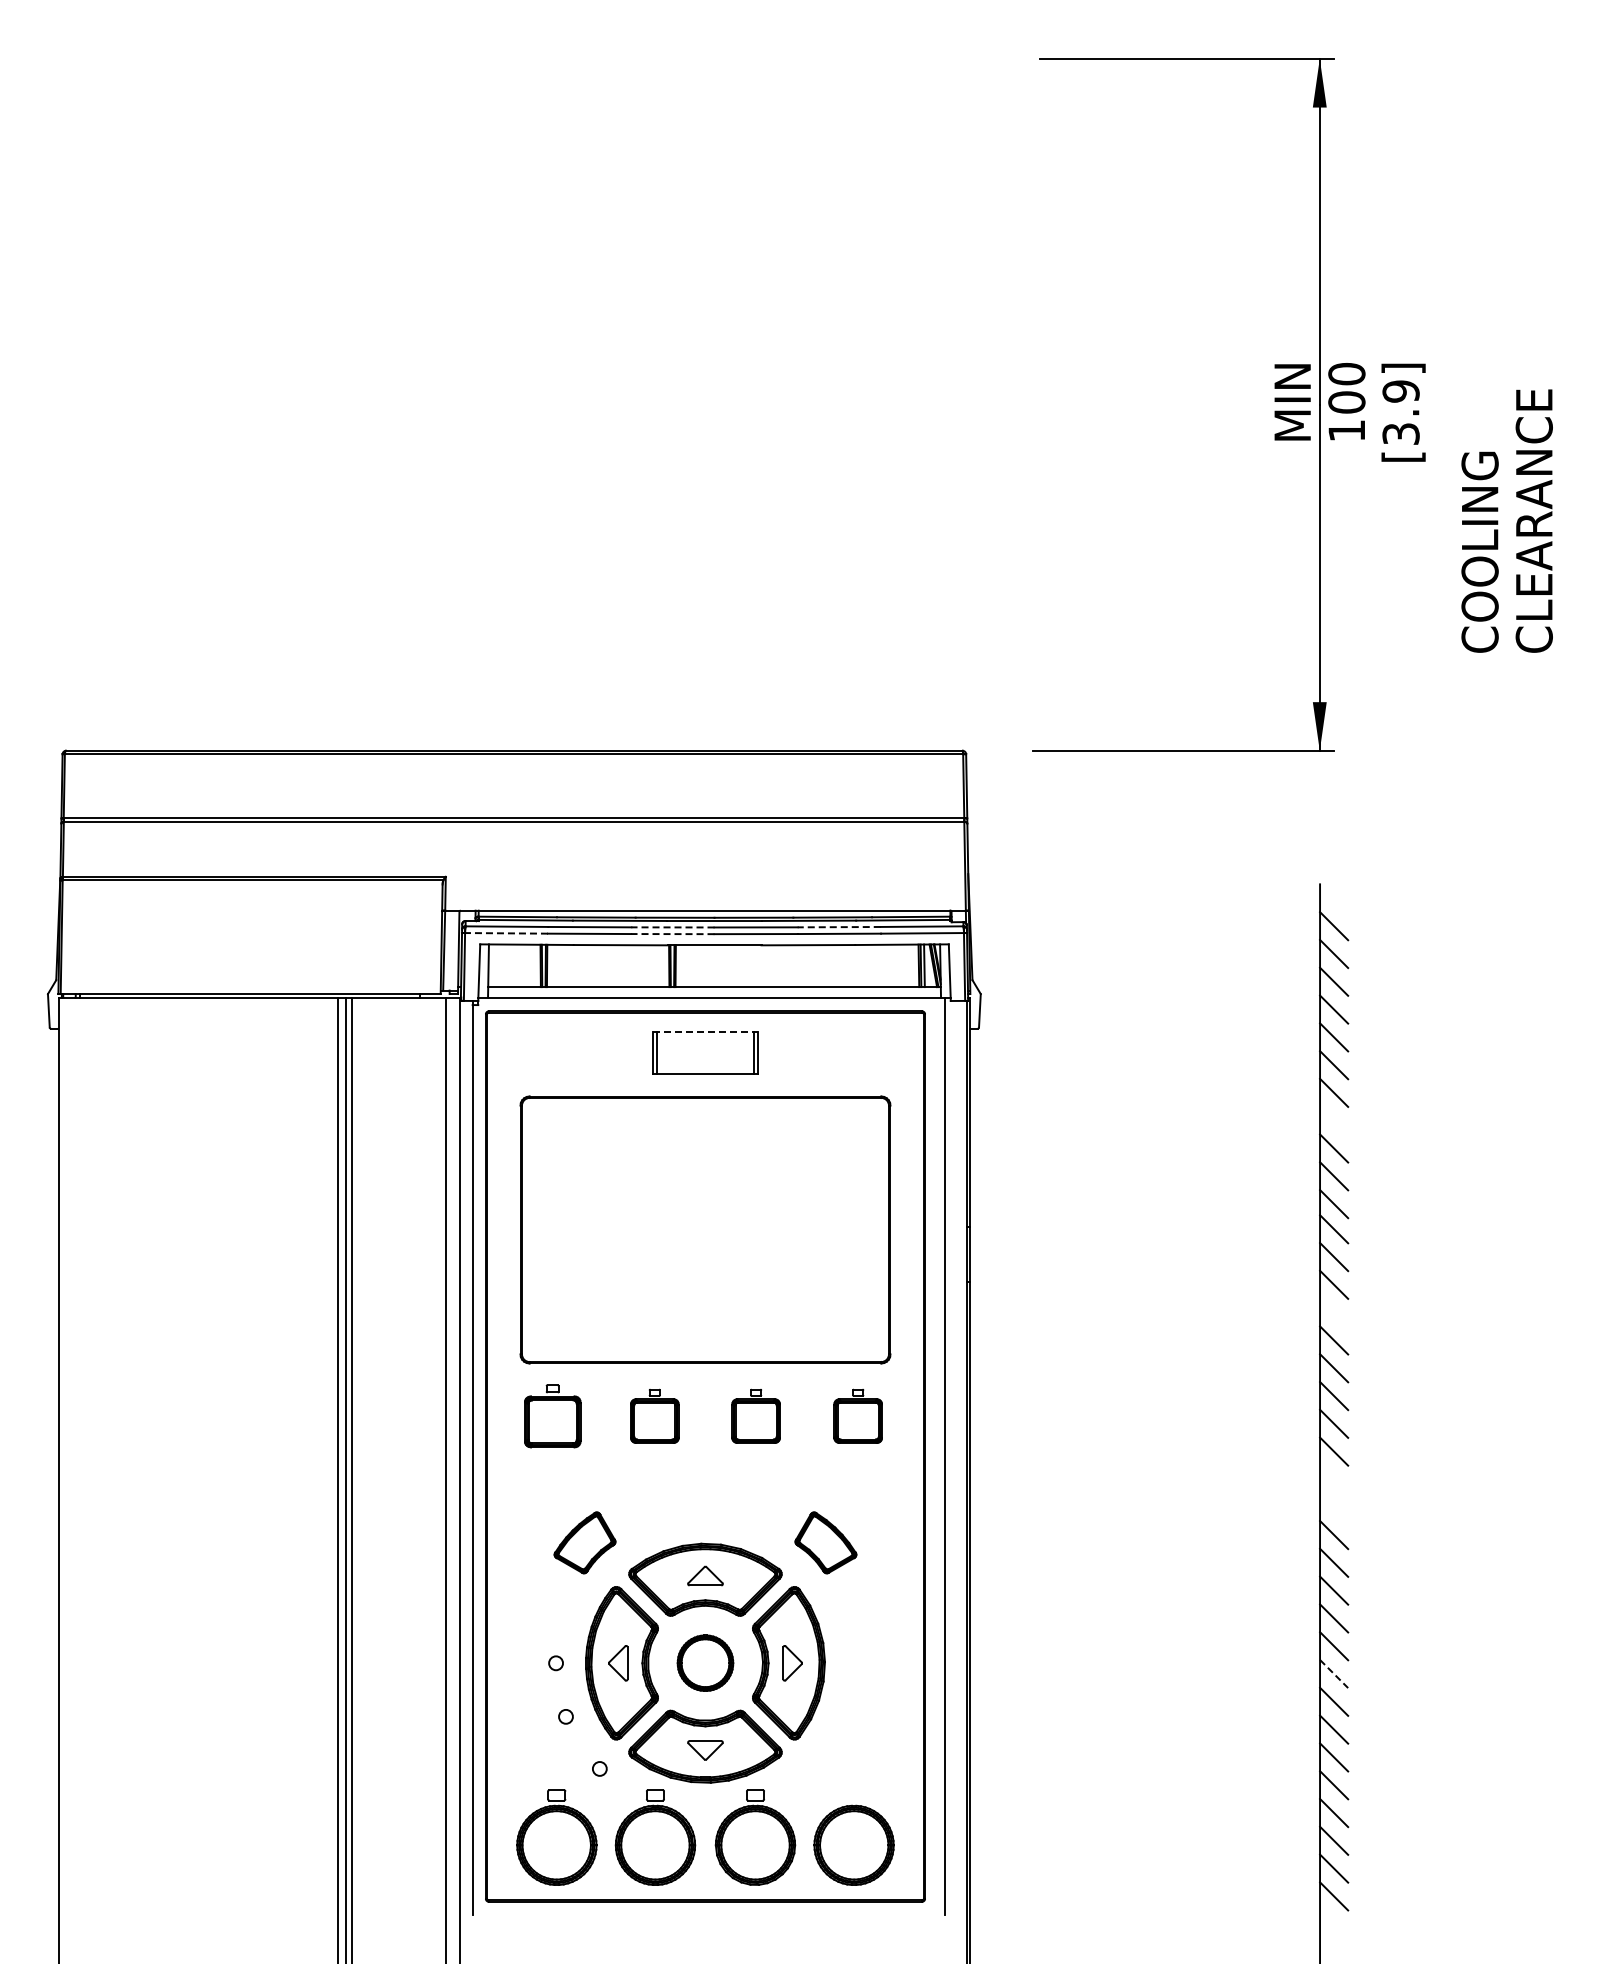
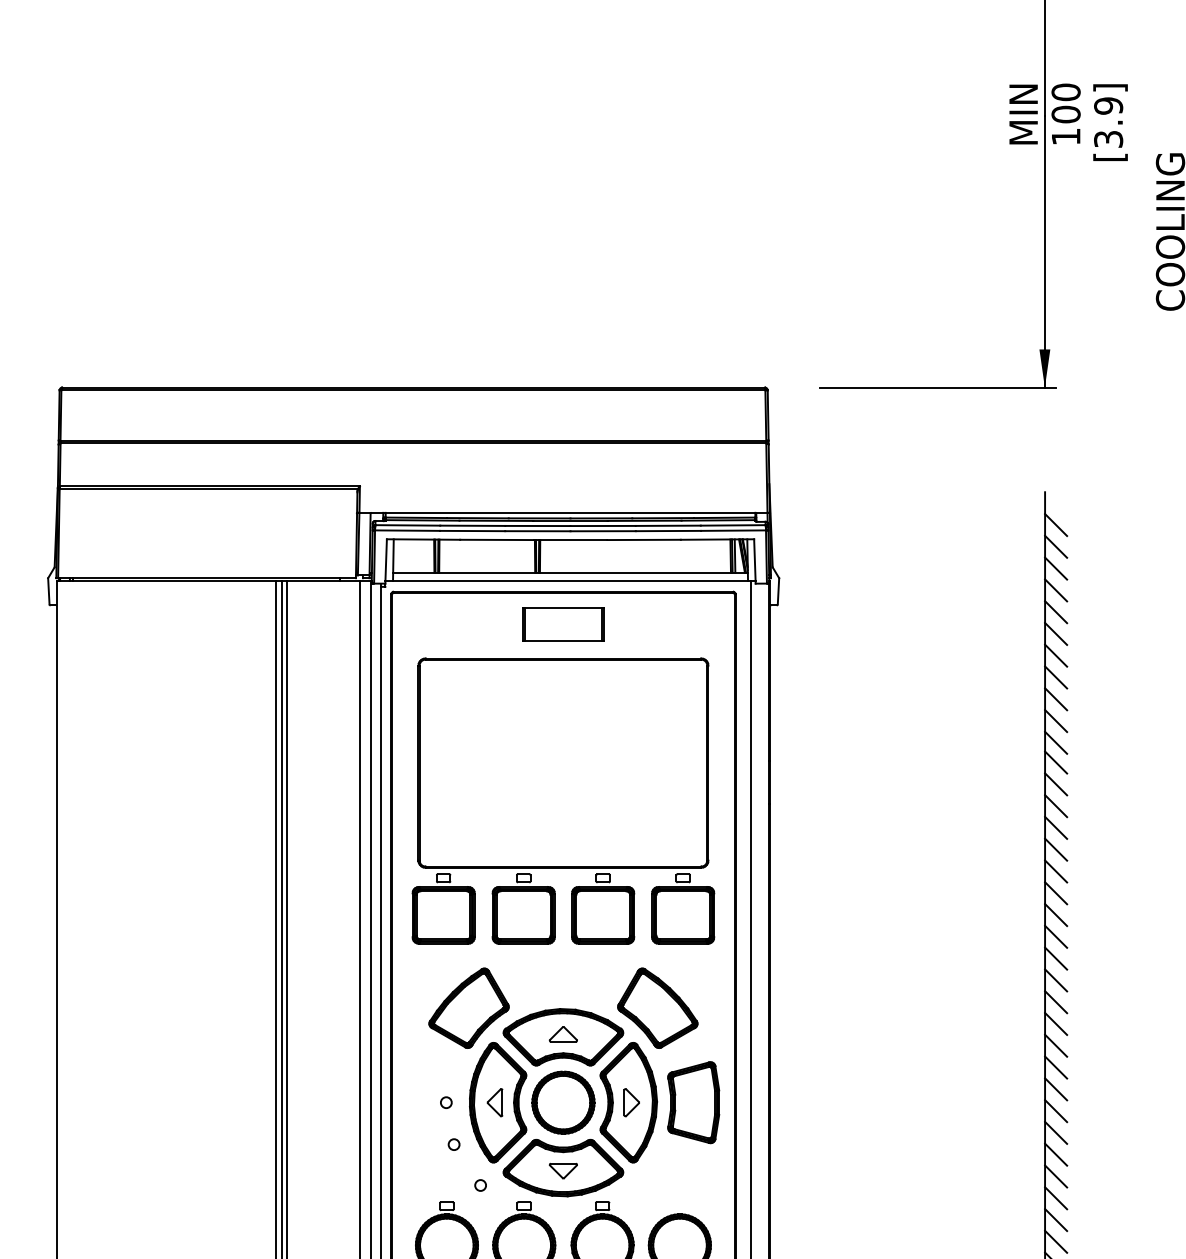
line: (672, 927) -> (537, 526), dashed -> solid
line: (839, 927) -> (668, 526), dashed -> solid
line: (506, 933) -> (407, 530), dashed -> solid
line: (672, 934) -> (537, 531), dashed -> solid
line: (705, 1032) -> (563, 608), dashed -> solid
line: (1334, 1120) -> (1056, 677), added
line: (1334, 1312) -> (1056, 827), added
part: (552, 1416) -> (443, 909), size x1.43
part: (654, 1416) -> (523, 909), size x1.67
part: (755, 1416) -> (602, 909), size x1.67
part: (857, 1416) -> (682, 909), size x1.67
line: (1334, 1479) -> (1056, 958), added
line: (1334, 1507) -> (1056, 980), added
part: (584, 1542) -> (468, 1008), size x1.67
part: (825, 1542) -> (657, 1008), size x1.67
part: (705, 1662) -> (563, 1102), size x1.43
part: (871, 1662) -> (693, 1102), added
line: (1334, 1674) -> (1056, 1111), dashed -> solid

